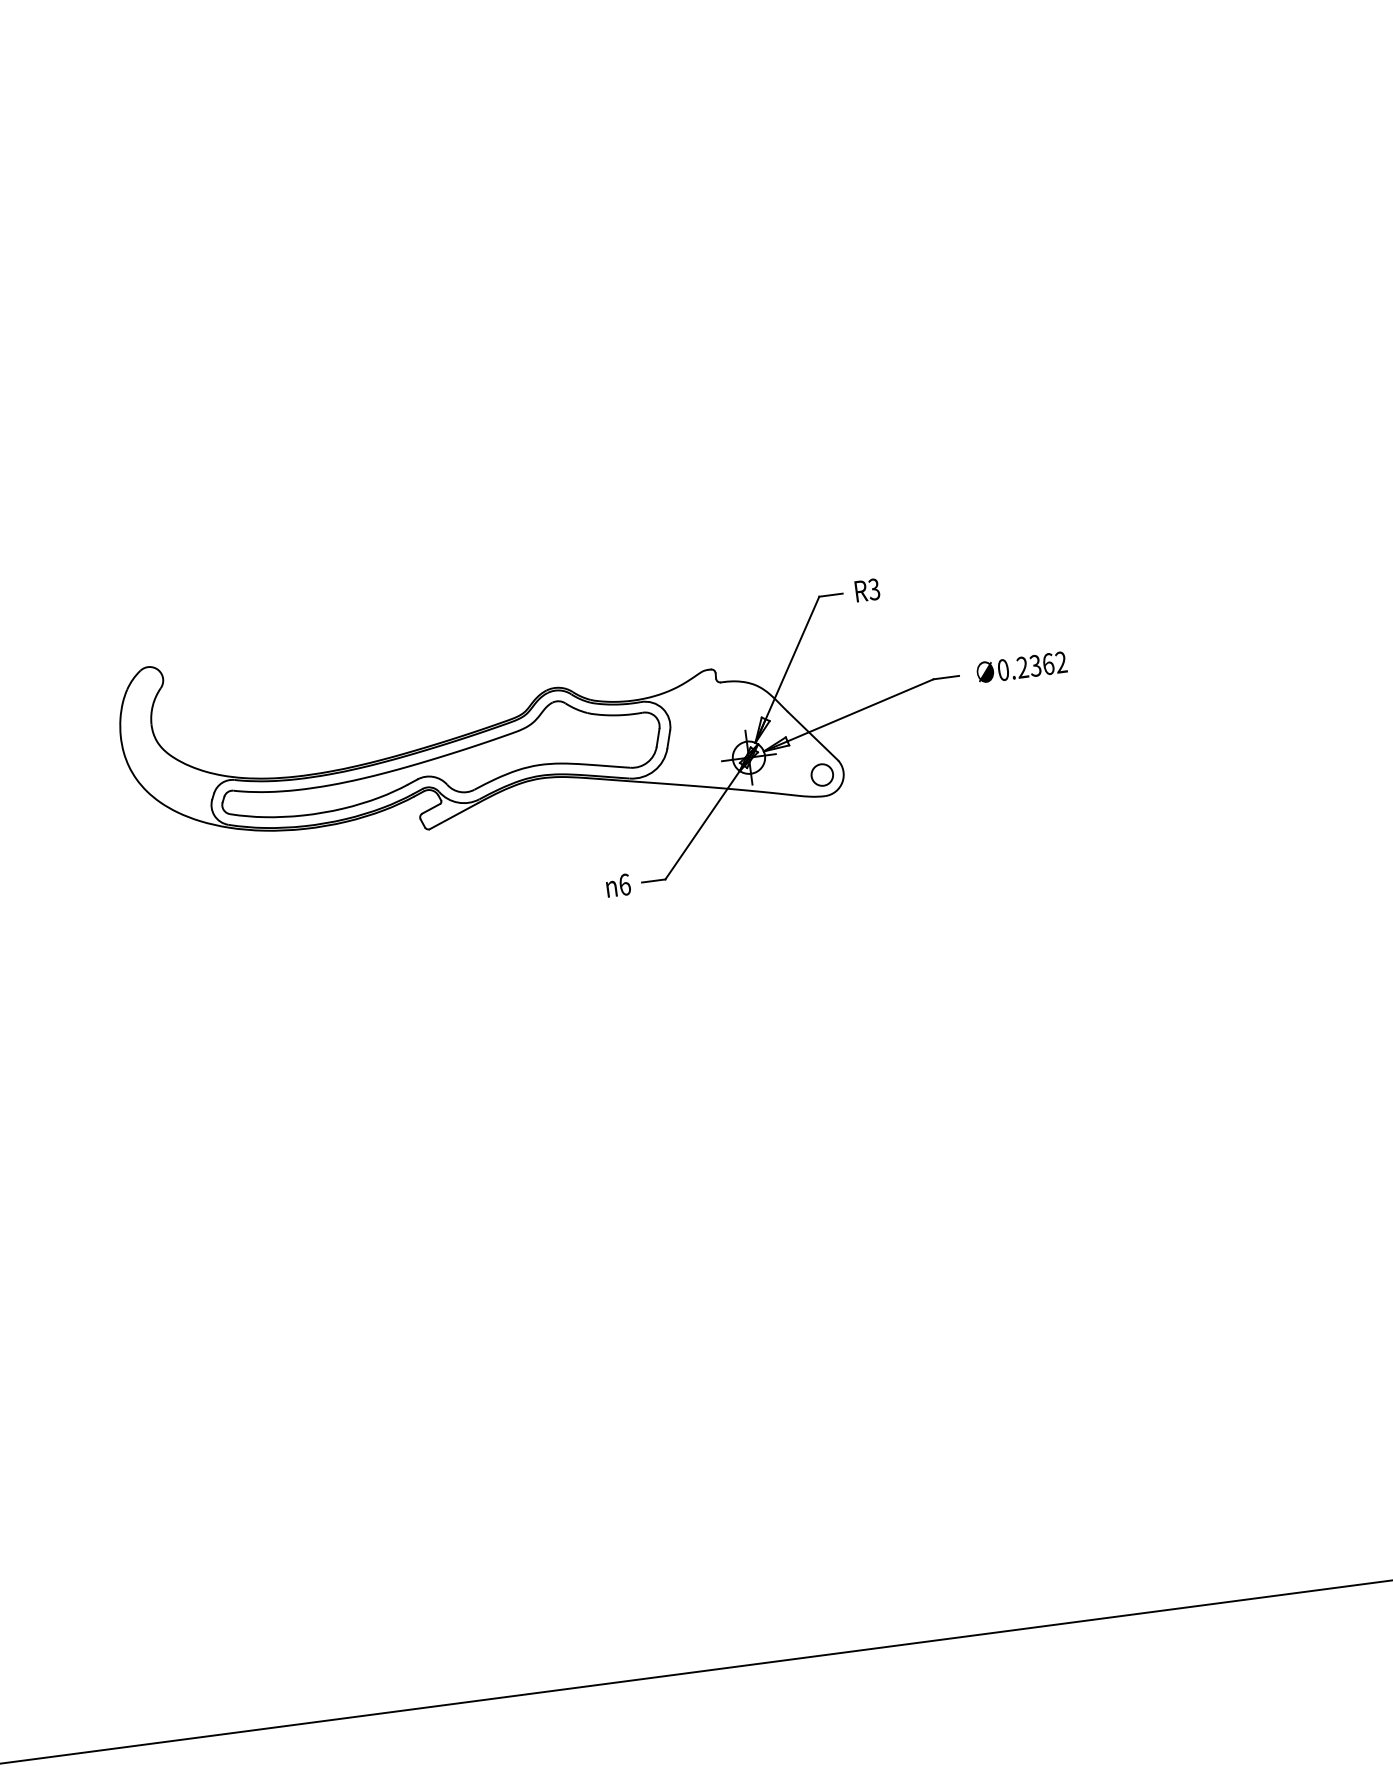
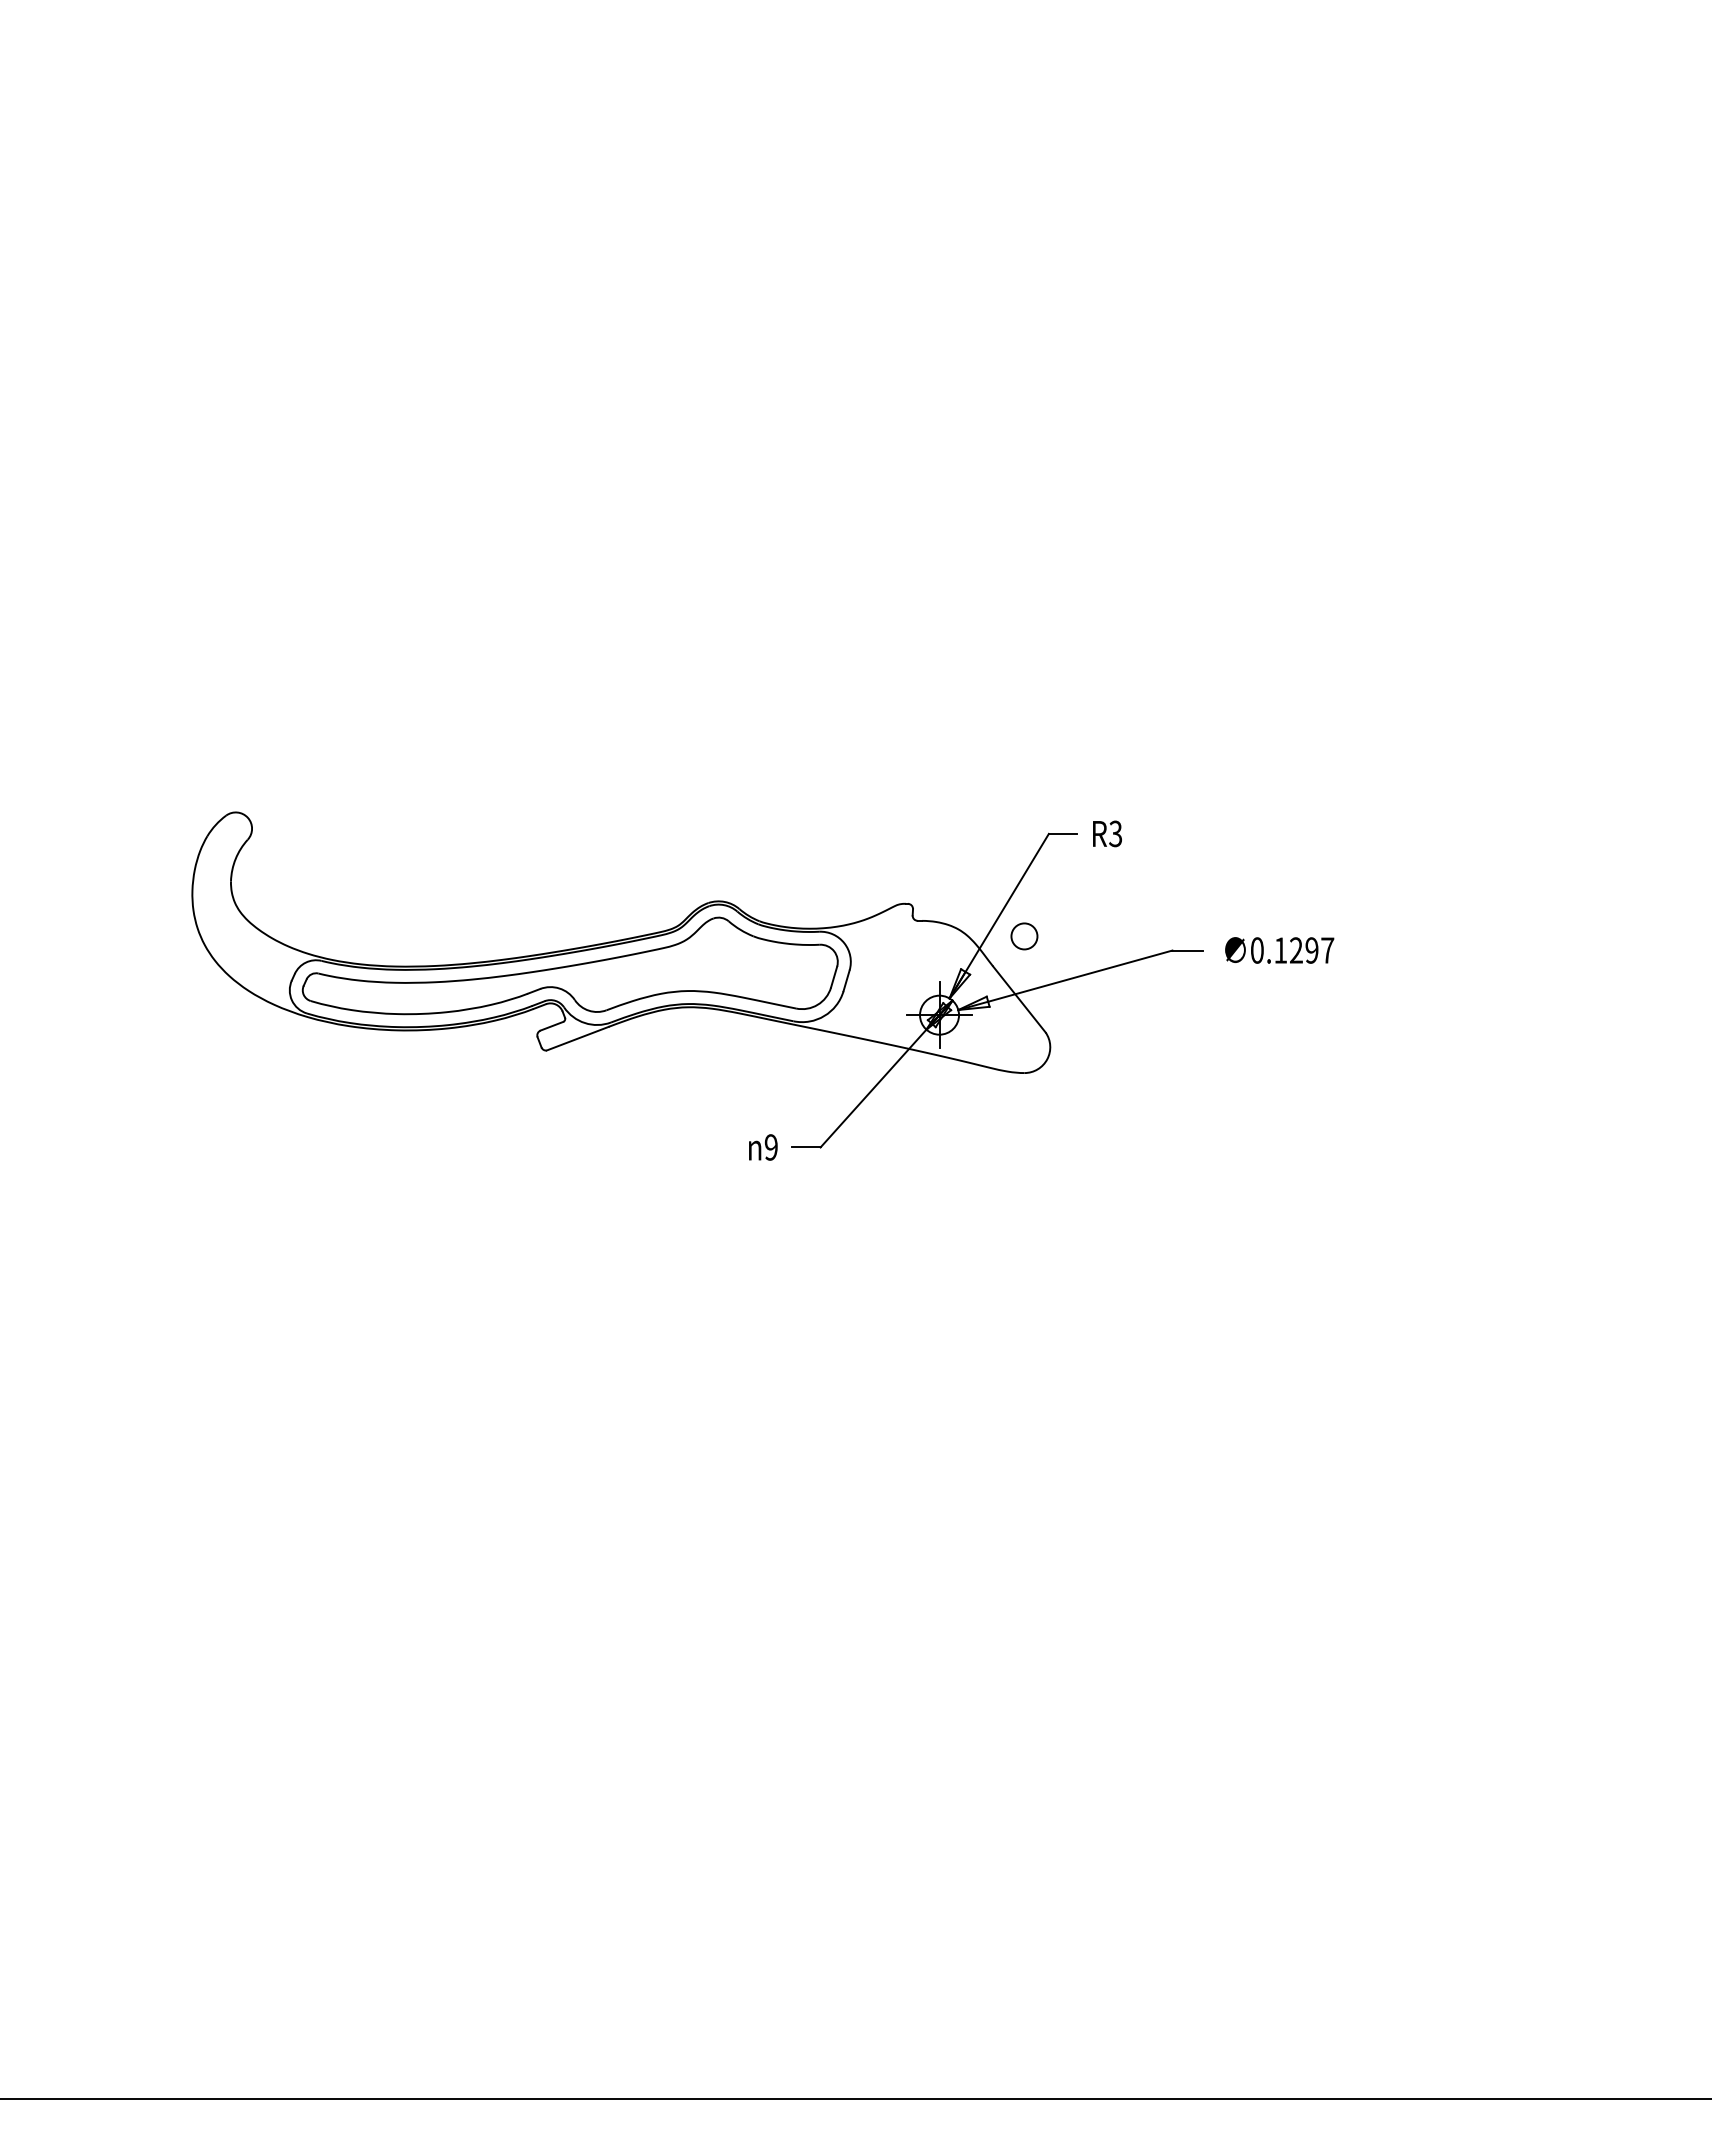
text: (1042, 664) -> (1304, 950), 0.2362 -> 0.1297
circle: (822, 775) -> (1024, 936), moved
text: (624, 884) -> (770, 1147), 6 -> 9

